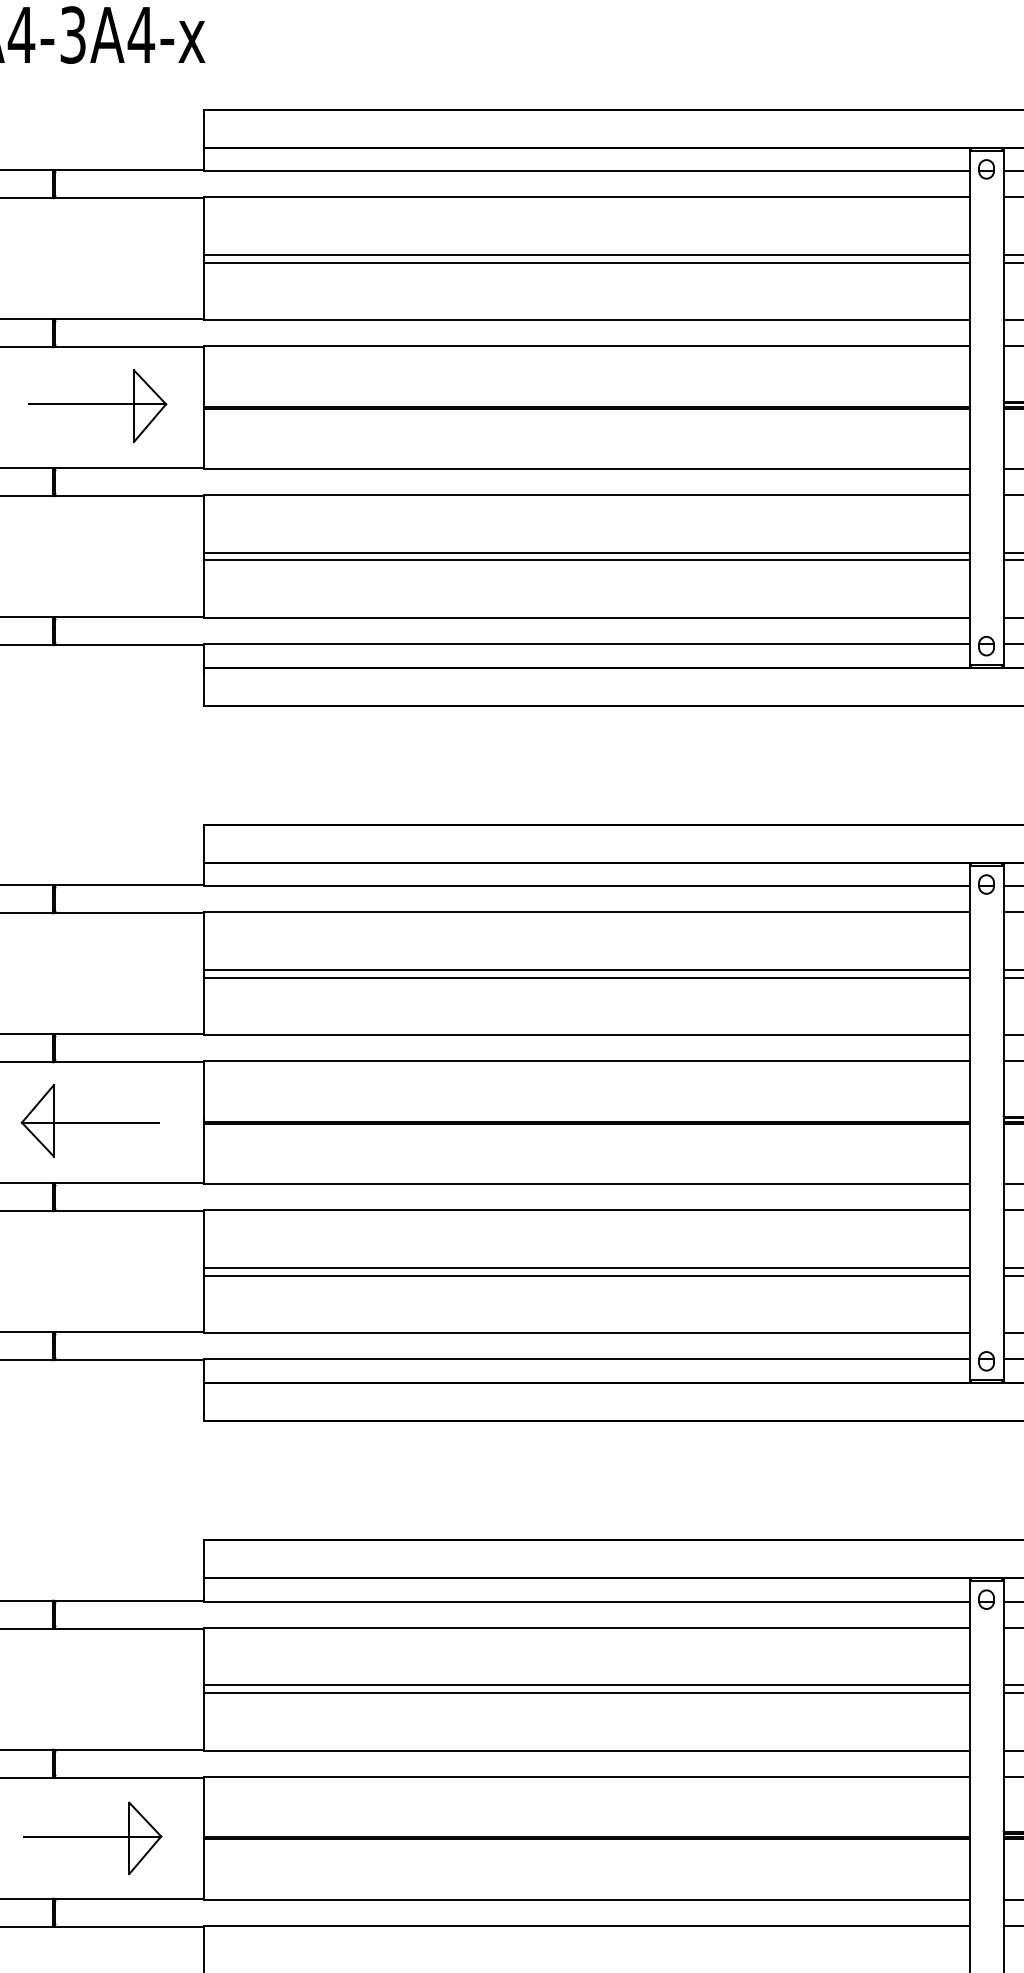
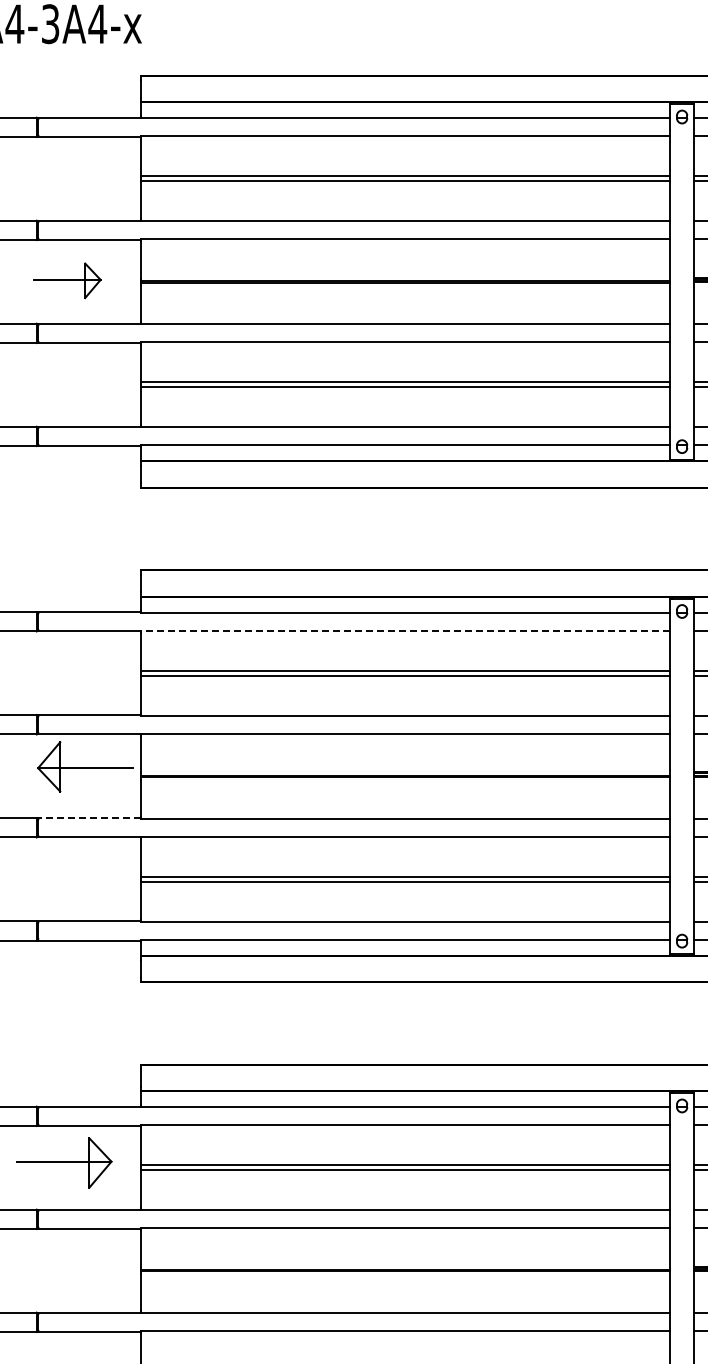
part: (97, 405) -> (67, 280), size x0.7
line: (586, 912) -> (405, 630), solid -> dashed
part: (90, 1120) -> (85, 766), moved
line: (129, 1183) -> (89, 818), solid -> dashed
part: (93, 1837) -> (64, 1162), moved

